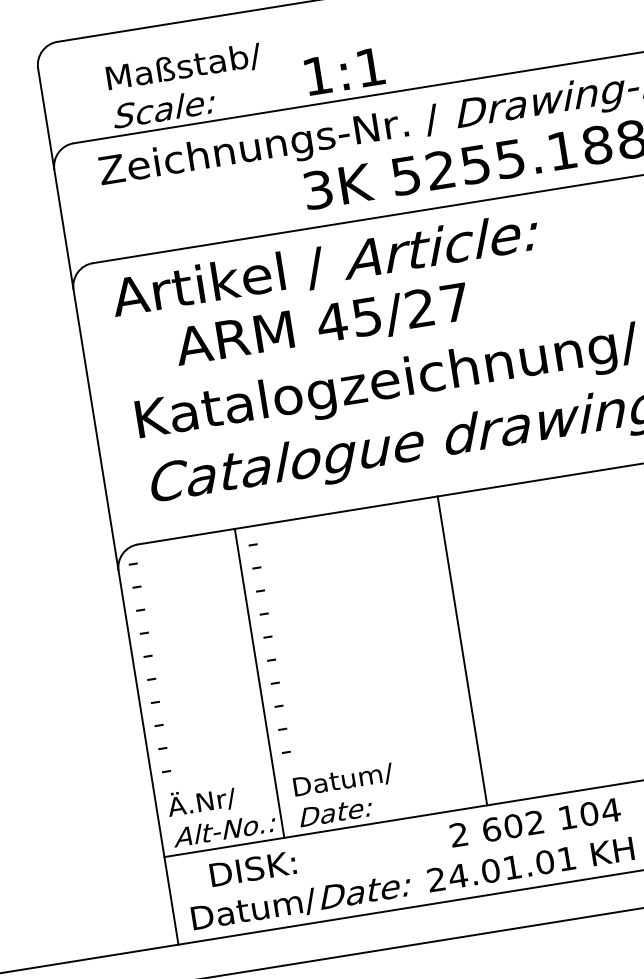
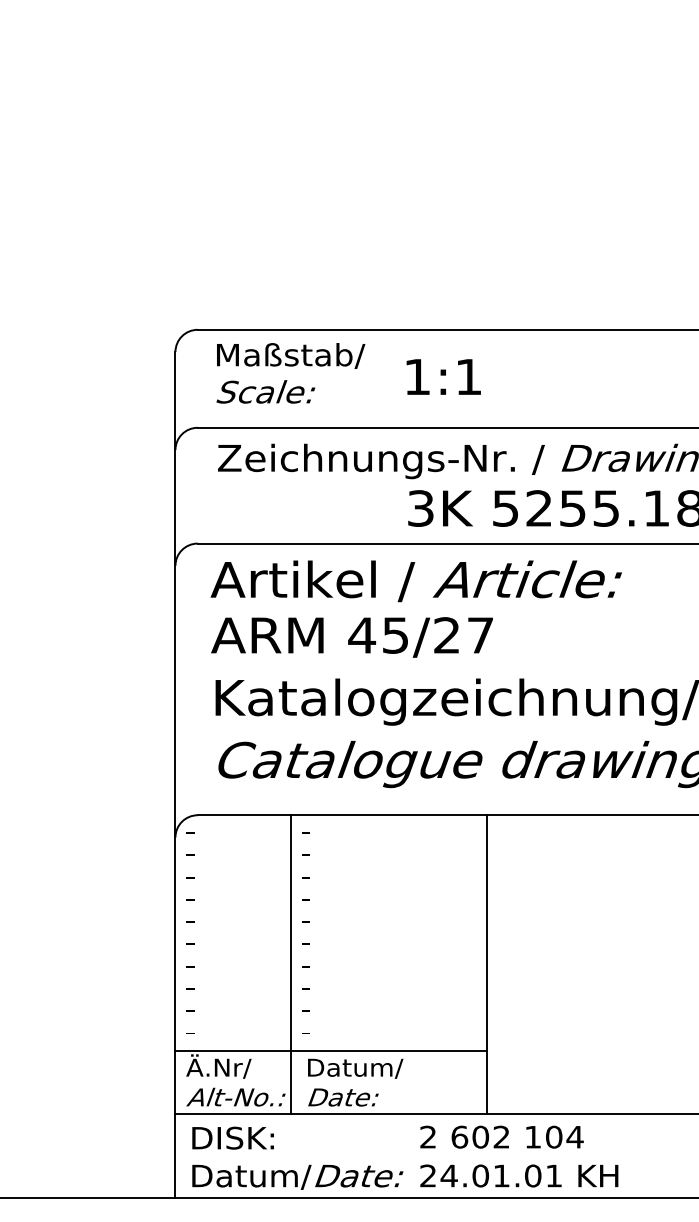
text: (344, 70) -> (443, 376), moved
text: (186, 85) -> (290, 373), moved
text: (321, 326) -> (351, 637), moved
line: (315, 766) -> (331, 1051), added
text: (534, 822) -> (501, 1136), moved
text: (252, 868) -> (232, 1137), moved

